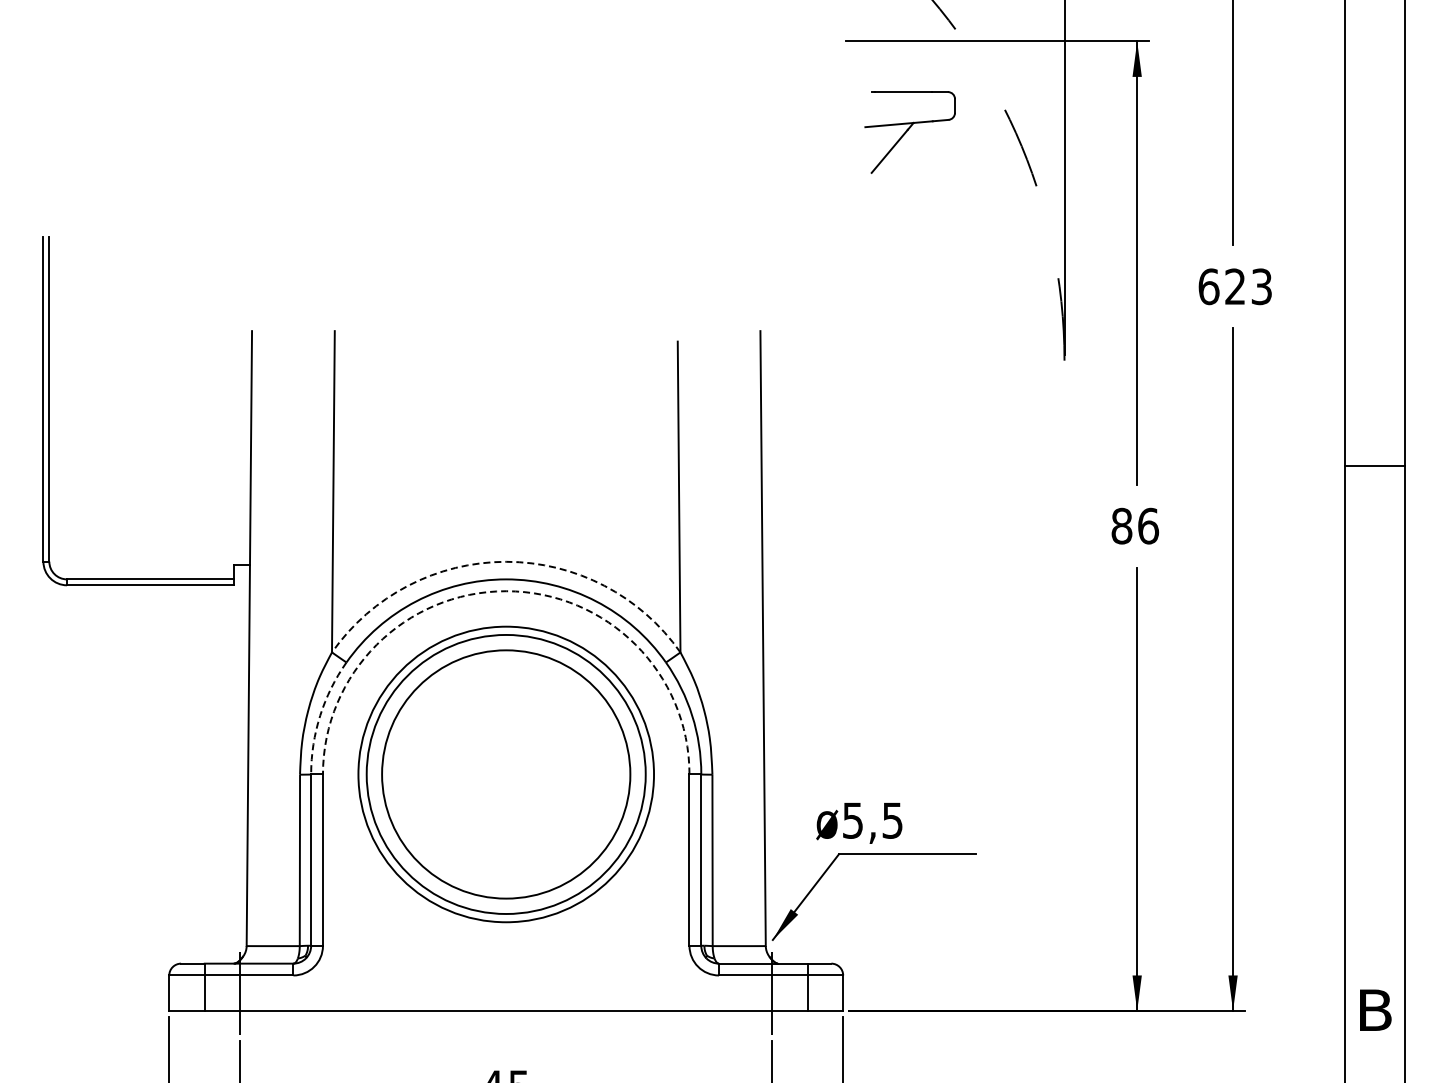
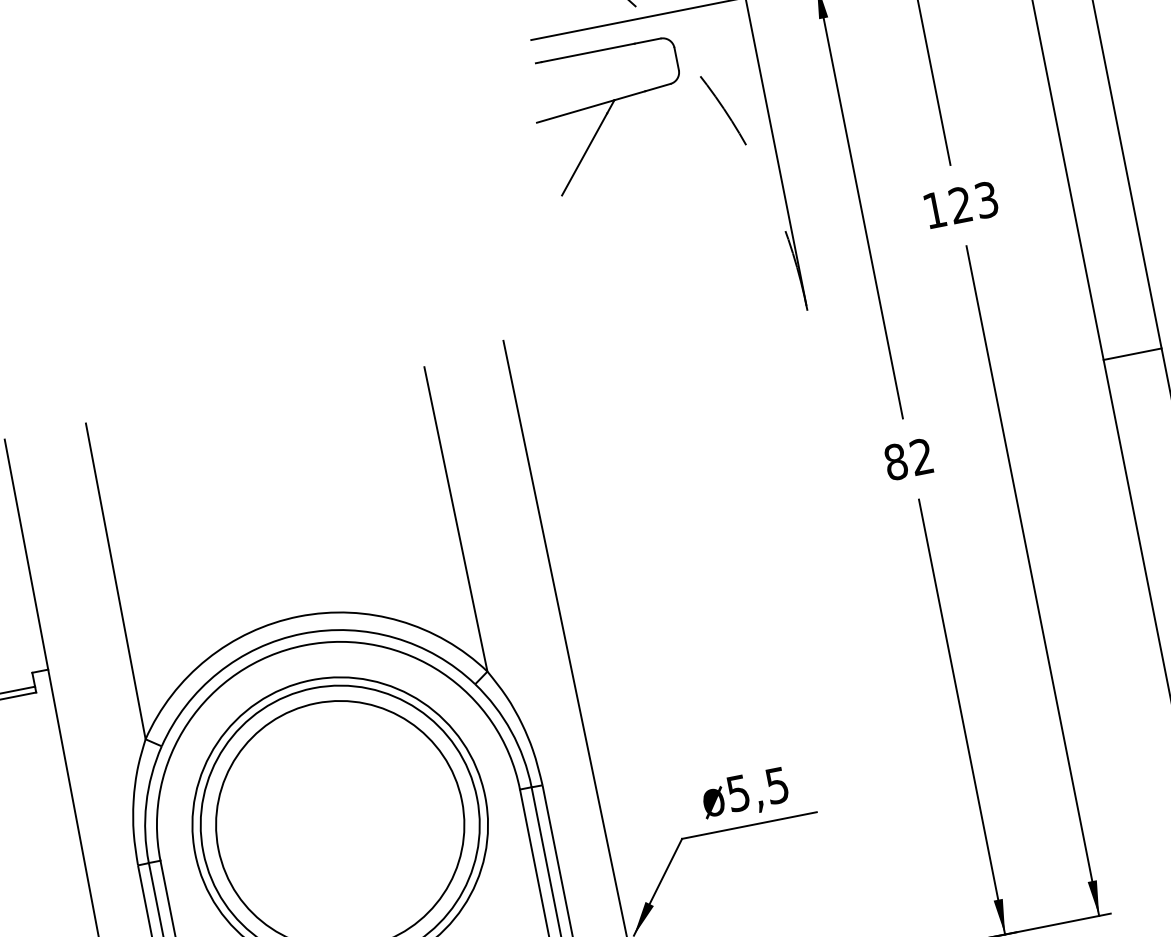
part: (909, 132) -> (611, 117), size x1.67
text: (1208, 286) -> (934, 210), 623 -> 123
text: (1148, 525) -> (921, 456), 86 -> 82
arc: (506, 561) -> (299, 616), dashed -> solid
arc: (506, 591) -> (304, 645), dashed -> solid
arc: (320, 715) -> (146, 803), dashed -> solid
text: (859, 823) -> (745, 794), moved

